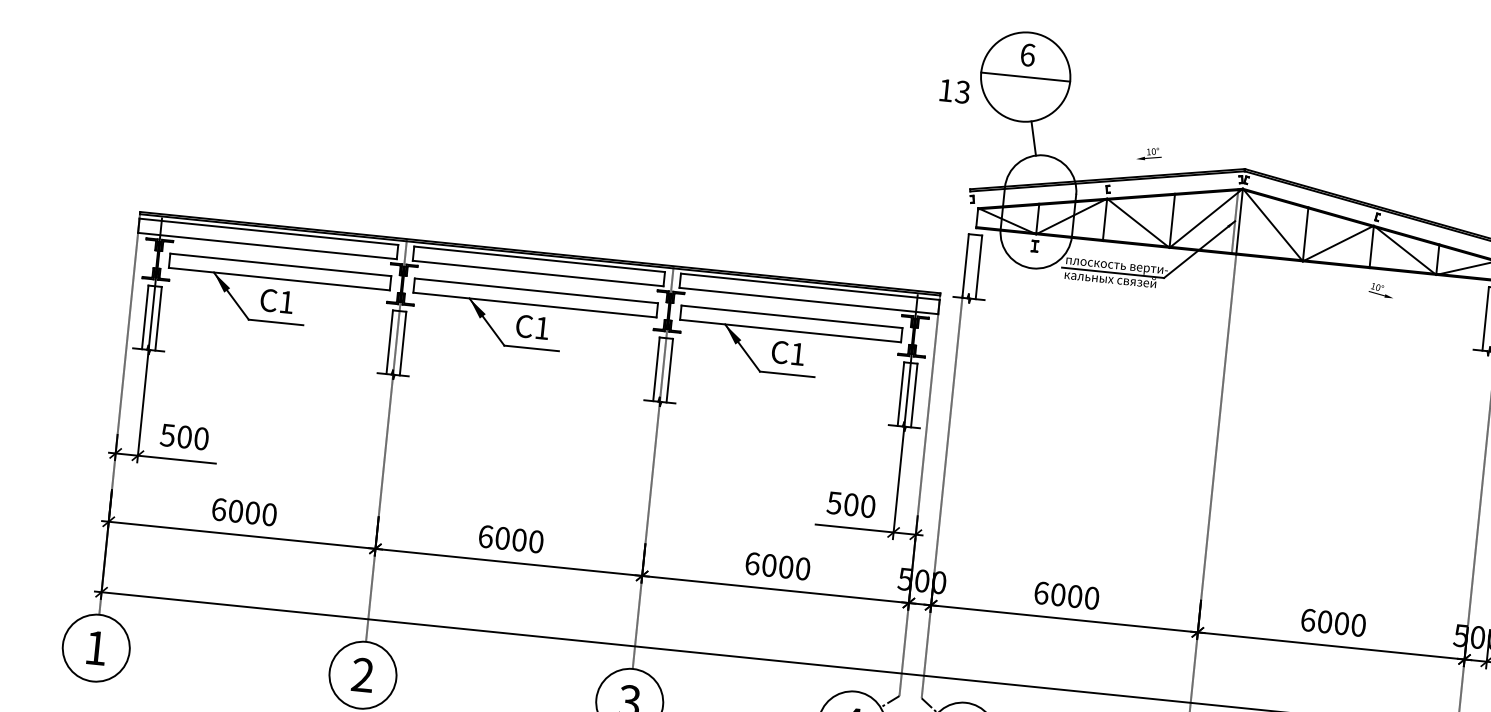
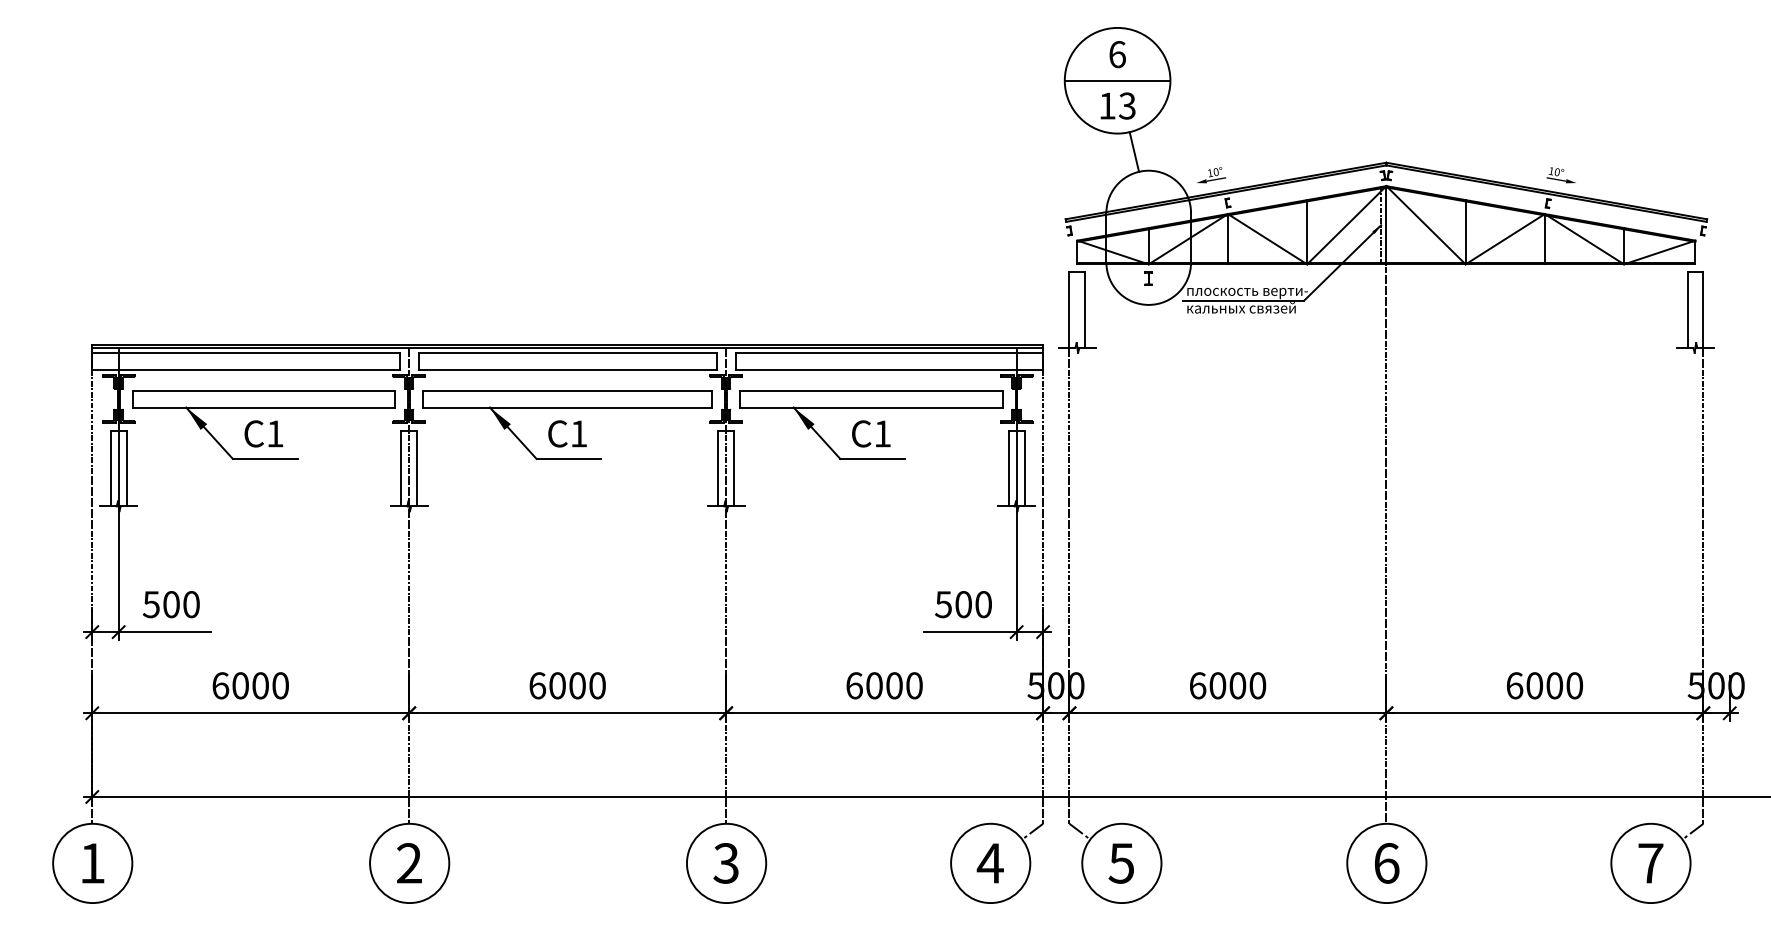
text: (954, 90) -> (1117, 105), moved
text: (1149, 154) -> (1211, 175), moved
text: (1380, 290) -> (1560, 175), moved

